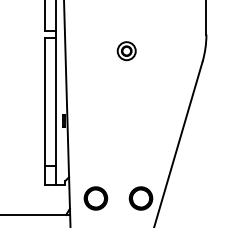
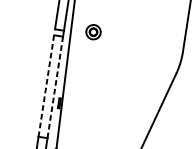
part: (126, 51) -> (93, 32), moved
line: (44, 102) -> (46, 86), solid -> dashed
line: (56, 102) -> (55, 87), solid -> dashed

